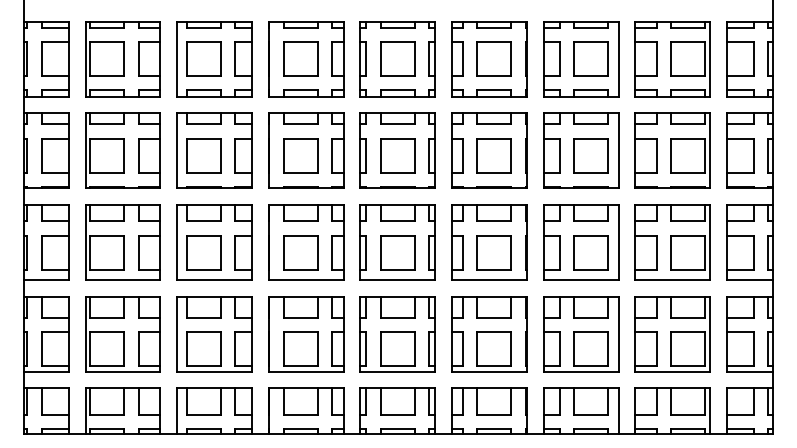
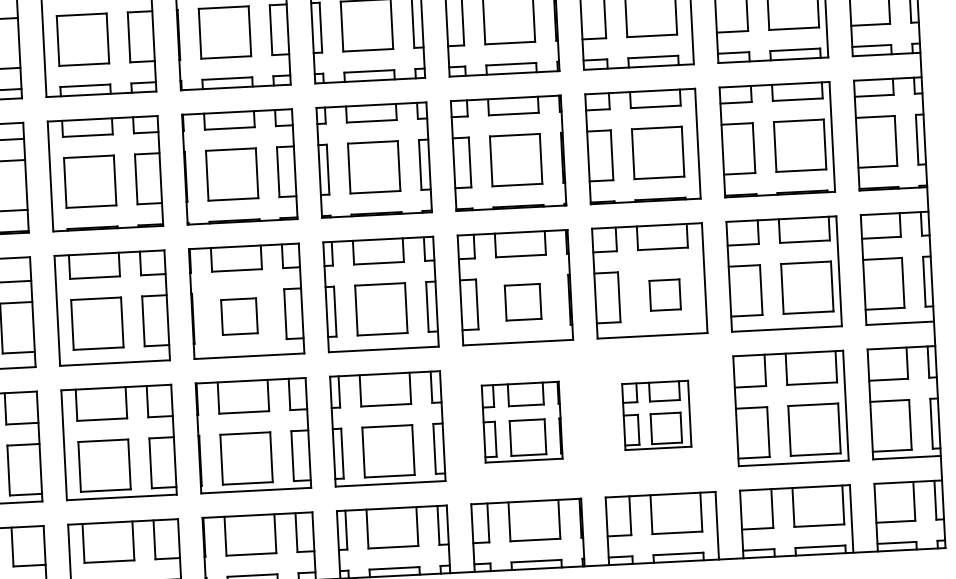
part: (300, 252) -> (238, 316), size x0.7
part: (493, 252) -> (521, 301), size x0.7
part: (590, 252) -> (664, 294), size x0.6
part: (489, 334) -> (522, 422), size x0.7
part: (581, 334) -> (657, 415), size x0.6

